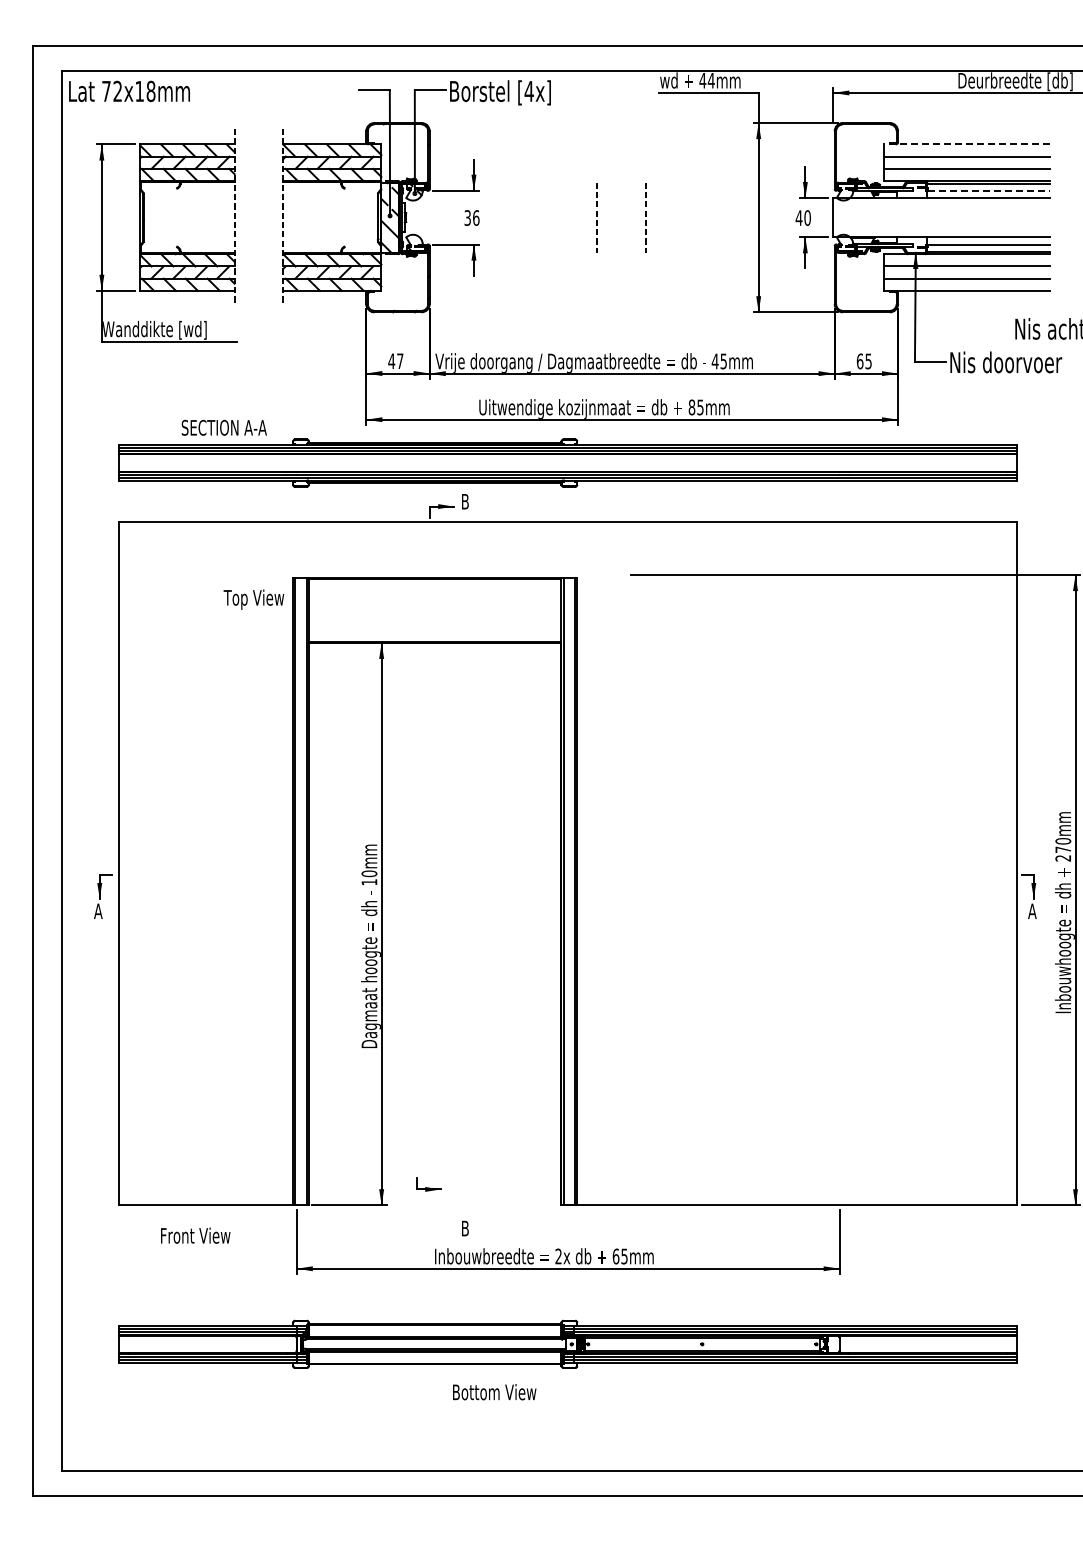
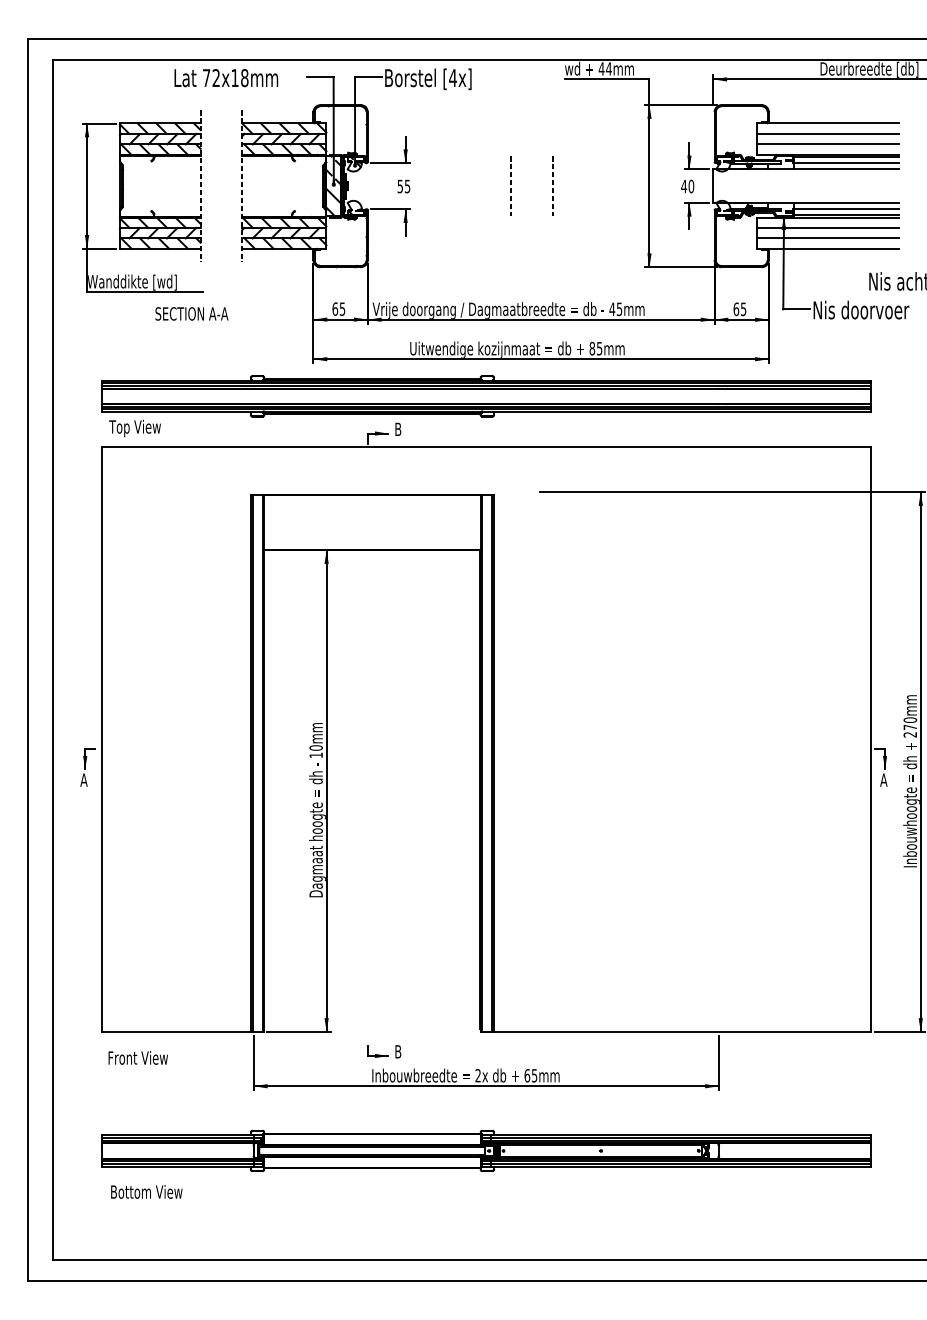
text: (129, 91) -> (226, 78), moved
line: (966, 144) -> (827, 123), dashed -> solid
line: (989, 190) -> (847, 162), dashed -> solid
text: (471, 217) -> (403, 186), 36 -> 55
text: (395, 361) -> (338, 309), 47 -> 65
text: (223, 427) -> (191, 313), moved
text: (253, 599) -> (134, 428), moved
part: (428, 1184) -> (377, 1051), moved
text: (195, 1235) -> (138, 1057), moved
text: (494, 1392) -> (146, 1192), moved

